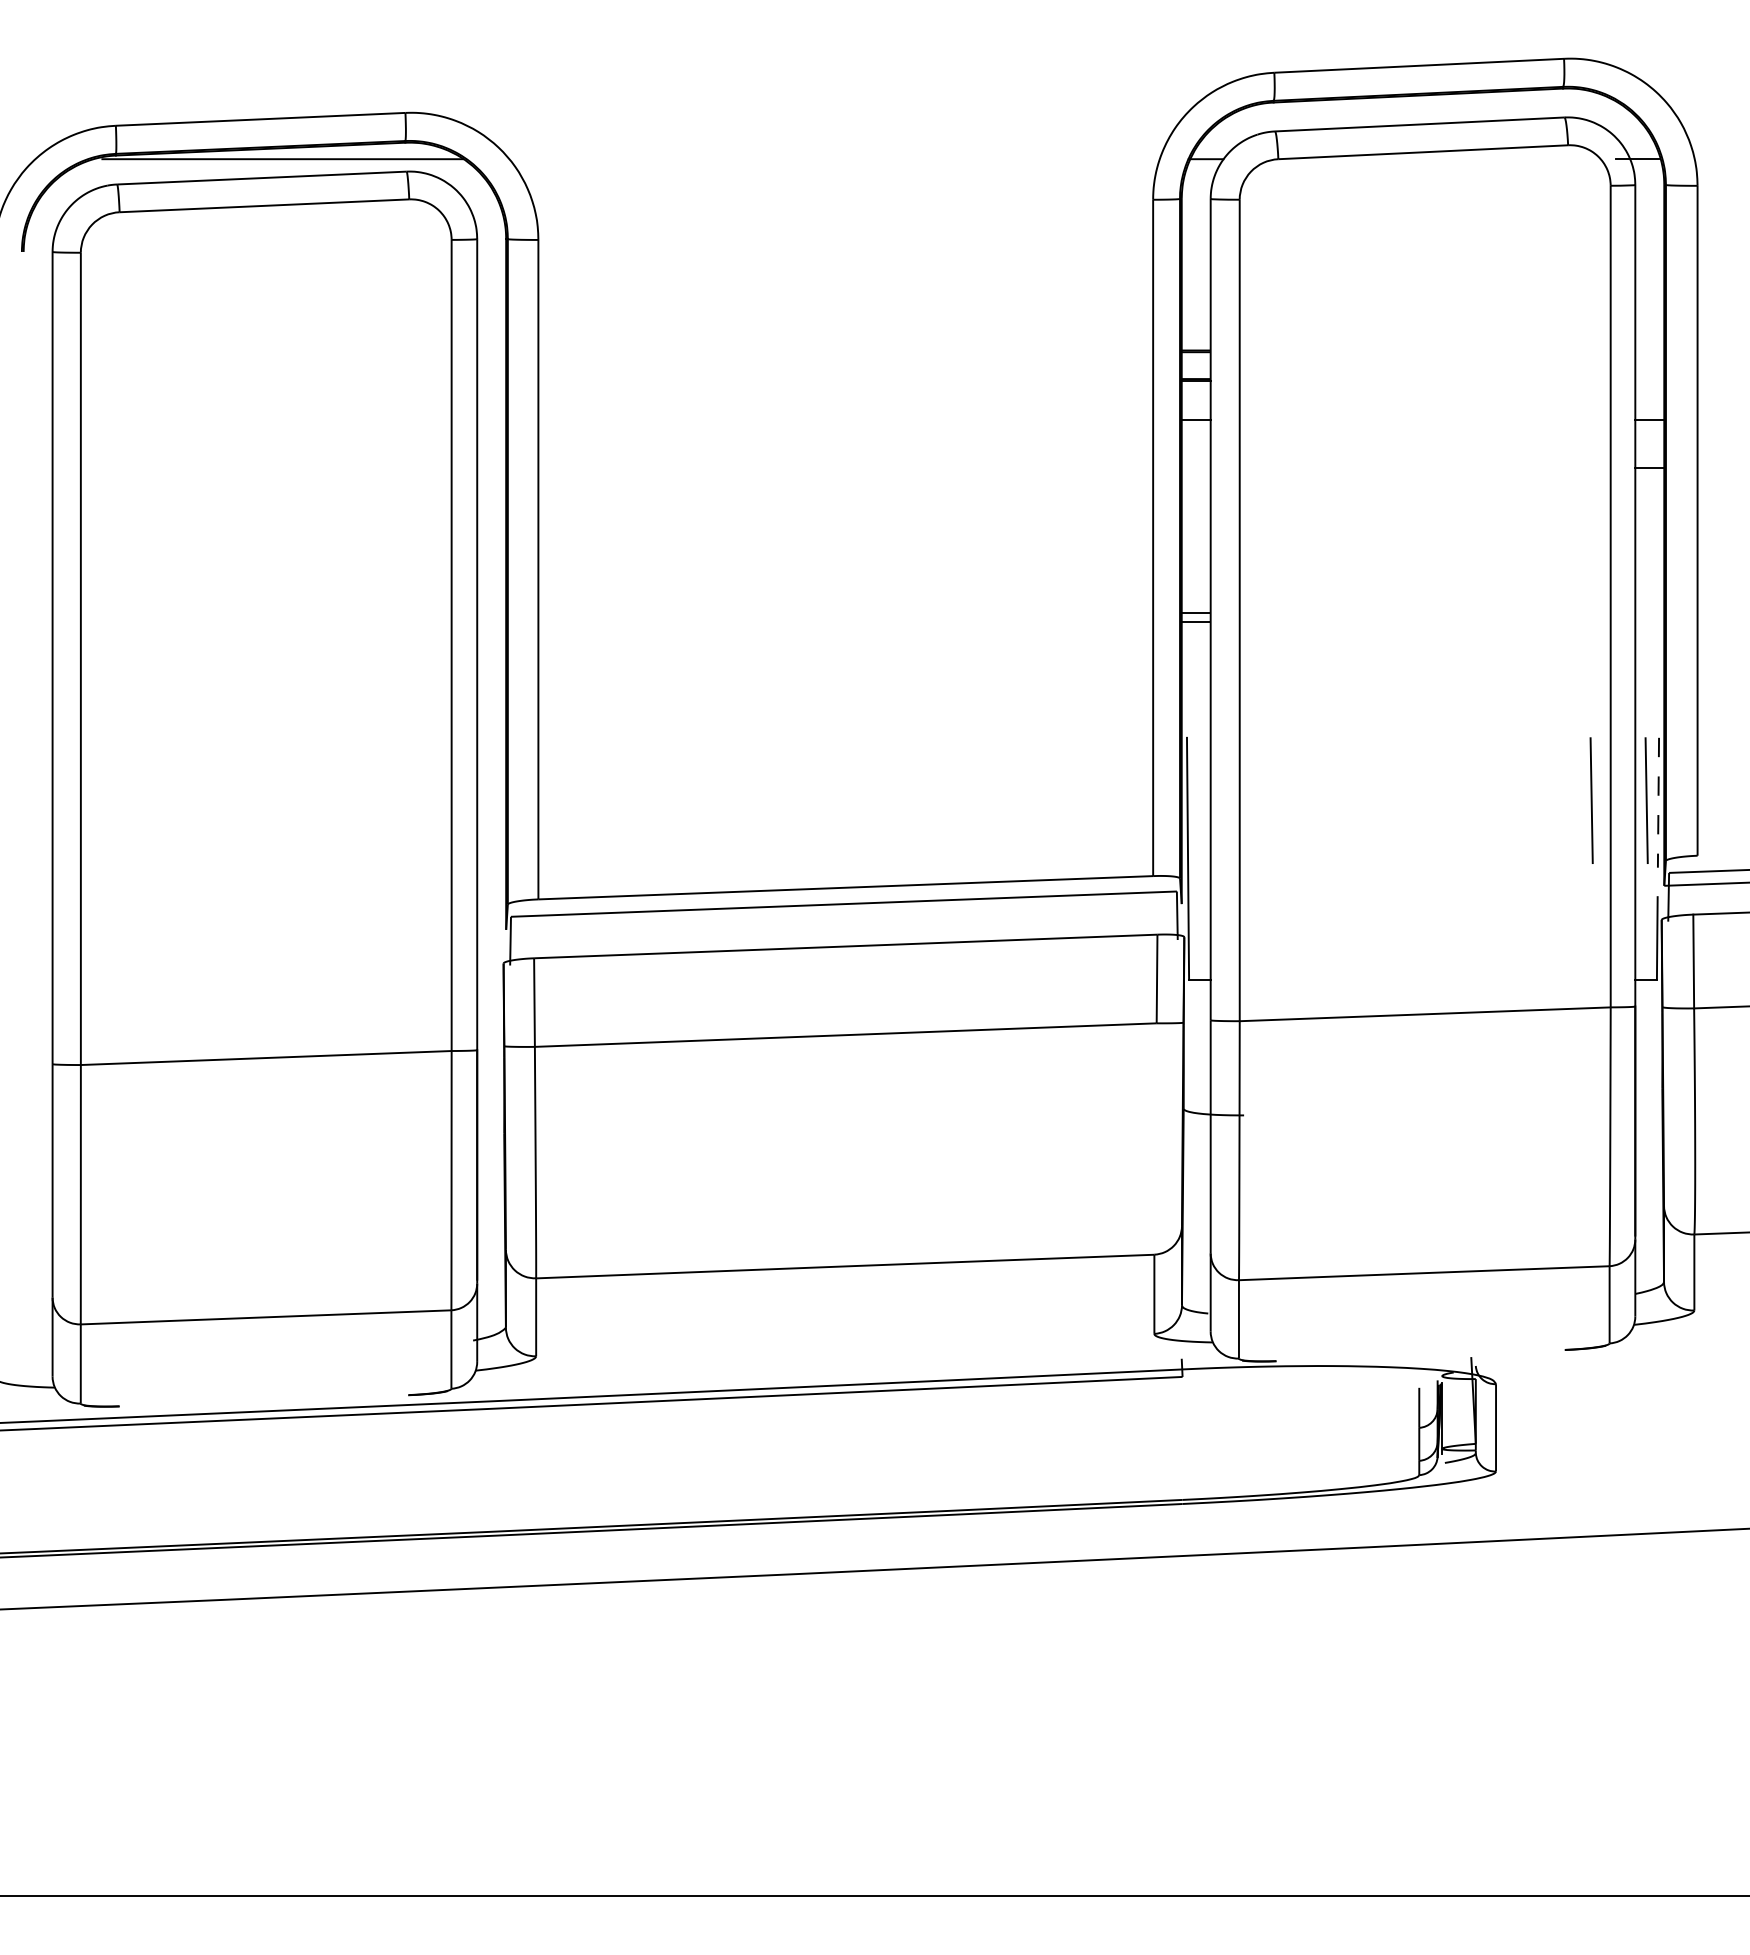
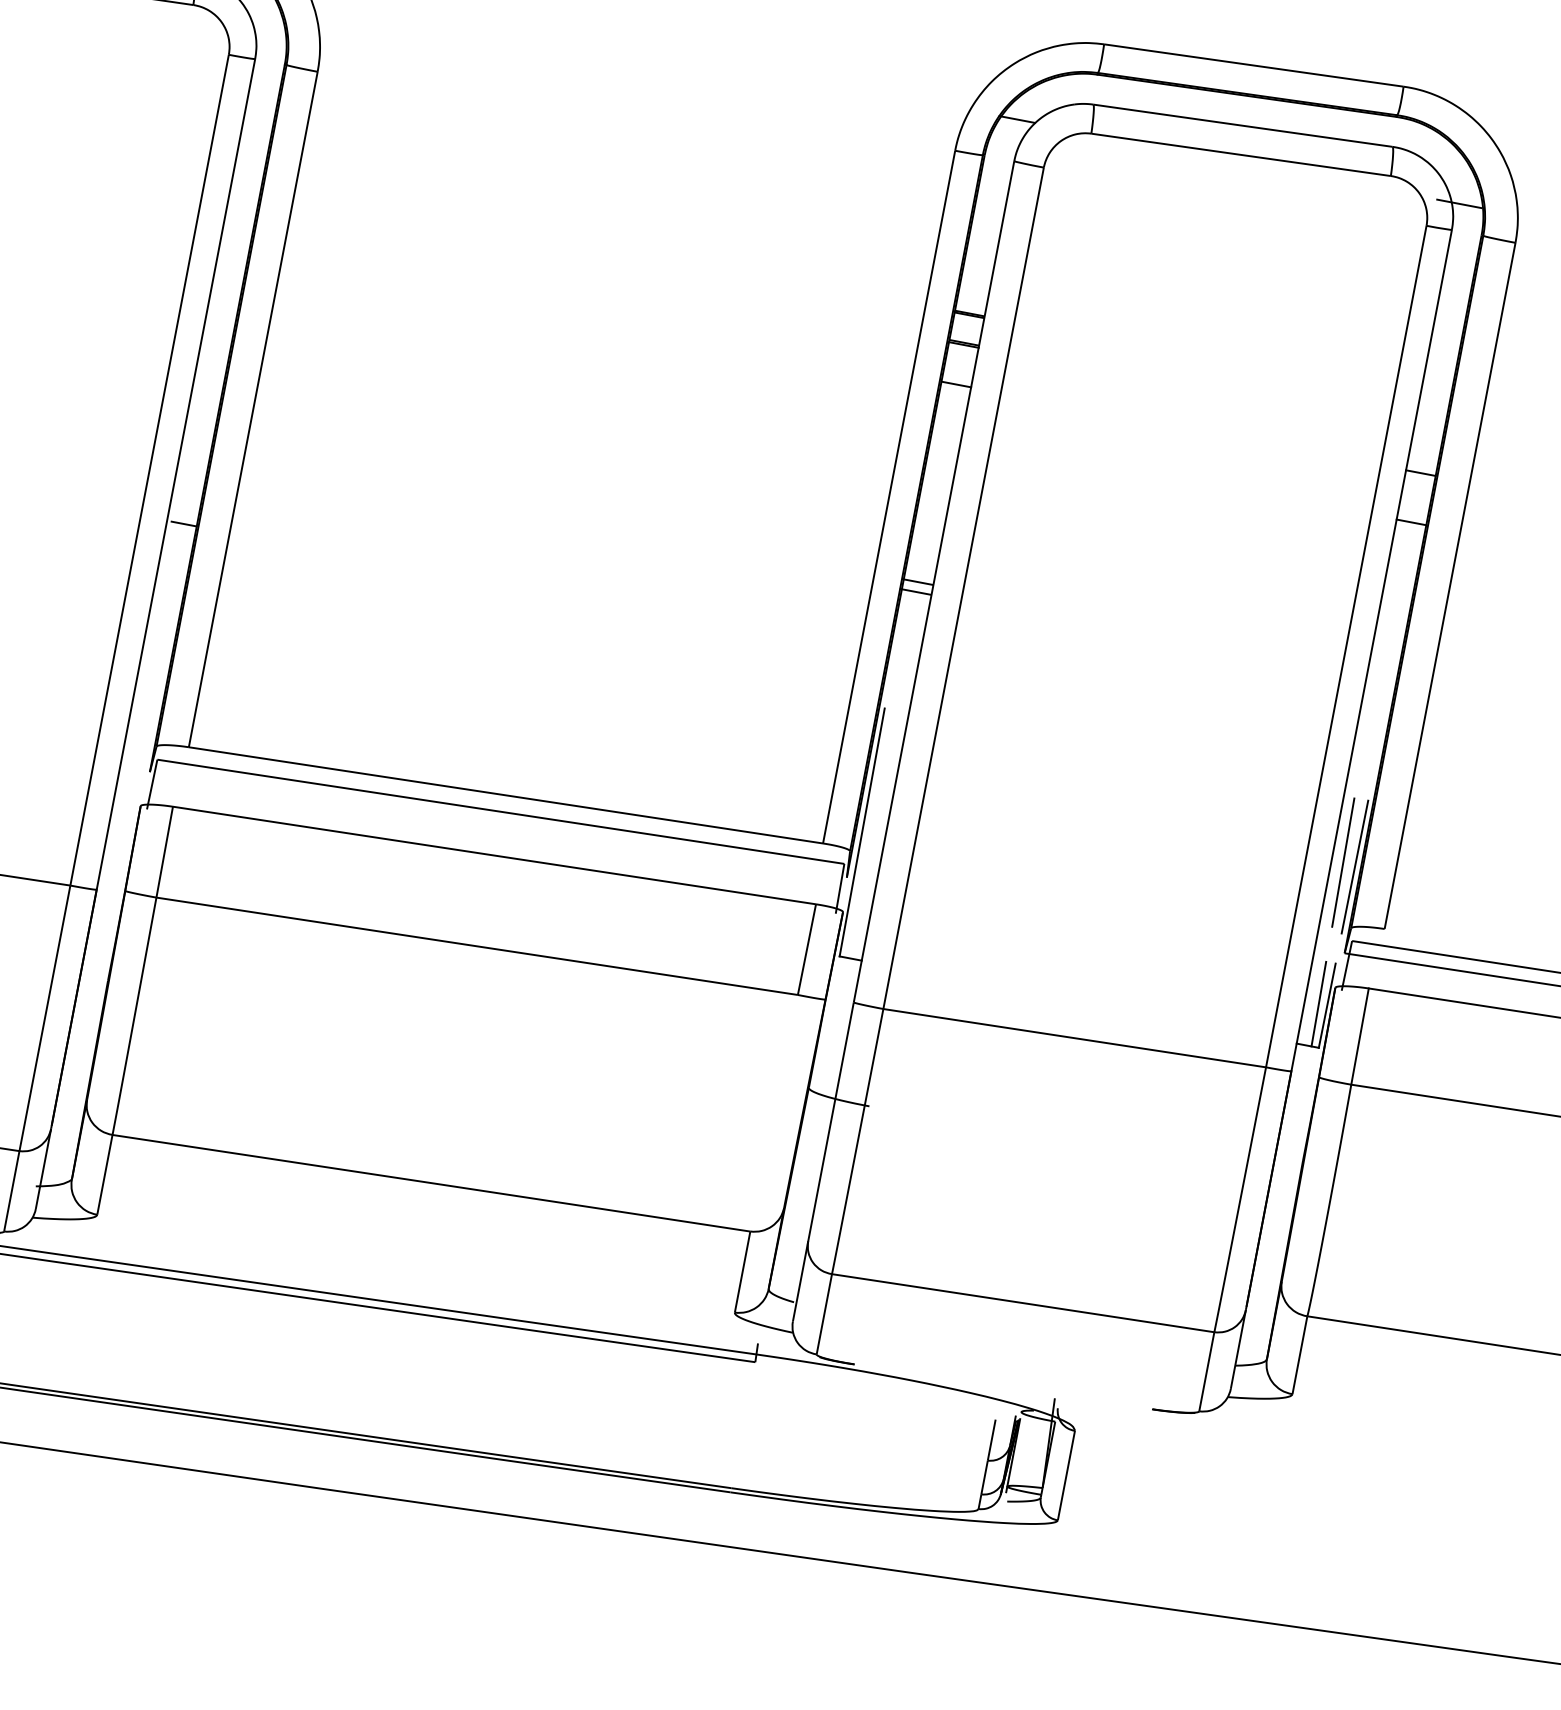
line: (493, 690) -> (183, 524), added
line: (1591, 800) -> (1286, 851), removed
line: (1658, 802) -> (1355, 866), dashed -> solid
line: (1648, 938) -> (1318, 1004), added

